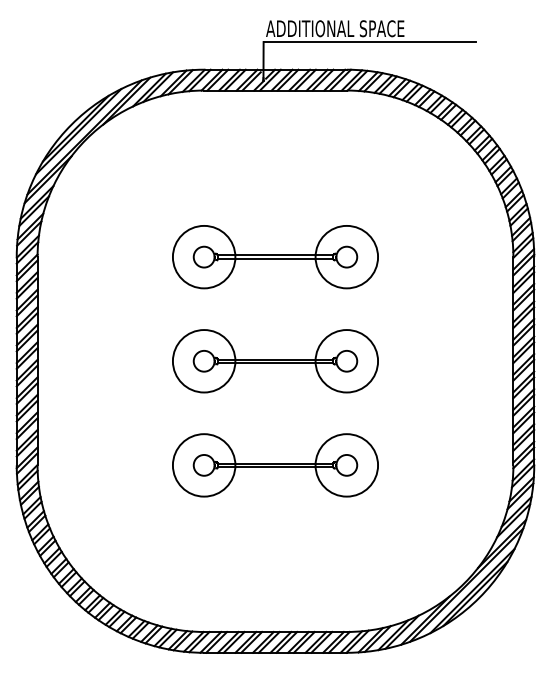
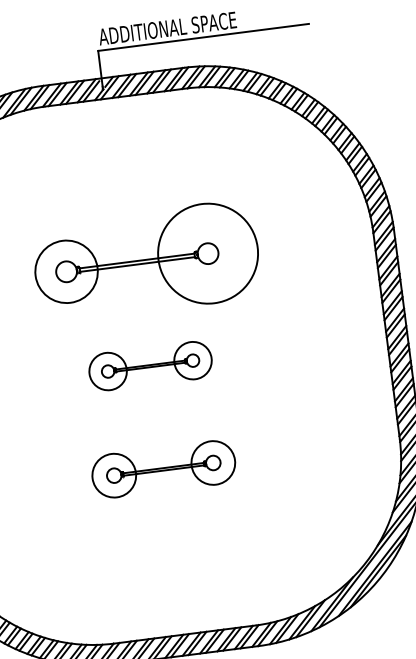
circle: (346, 256) -> (207, 253), size x1.6
part: (275, 361) -> (150, 366), size x0.6
part: (275, 465) -> (163, 469), size x0.7

